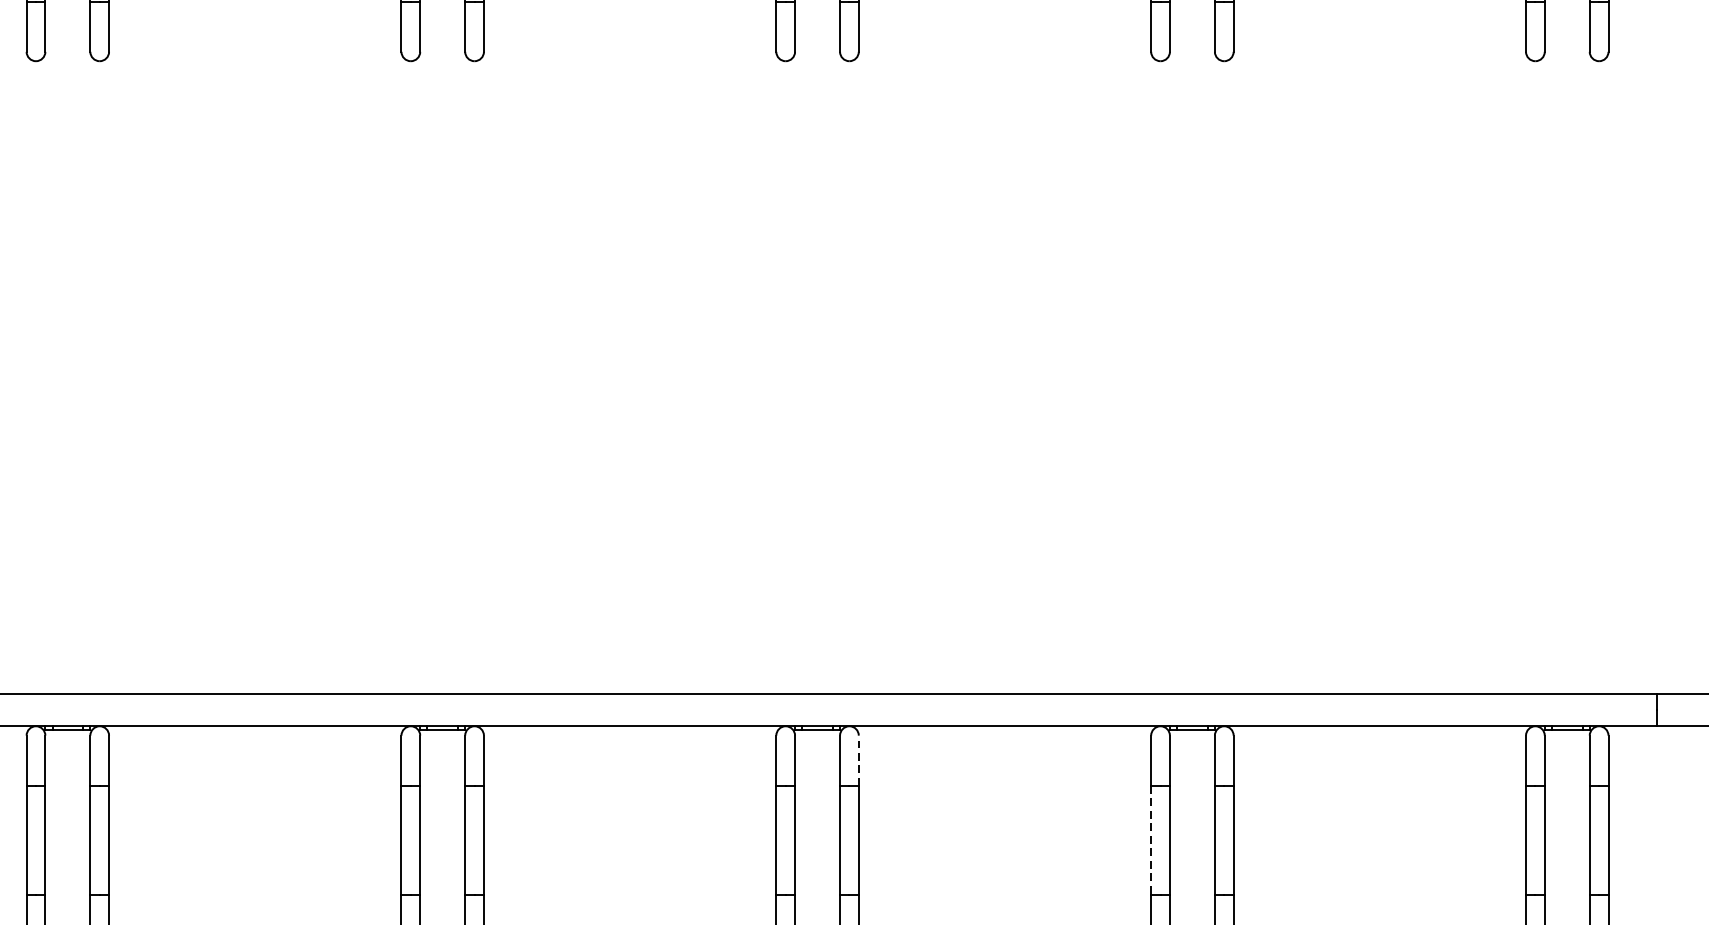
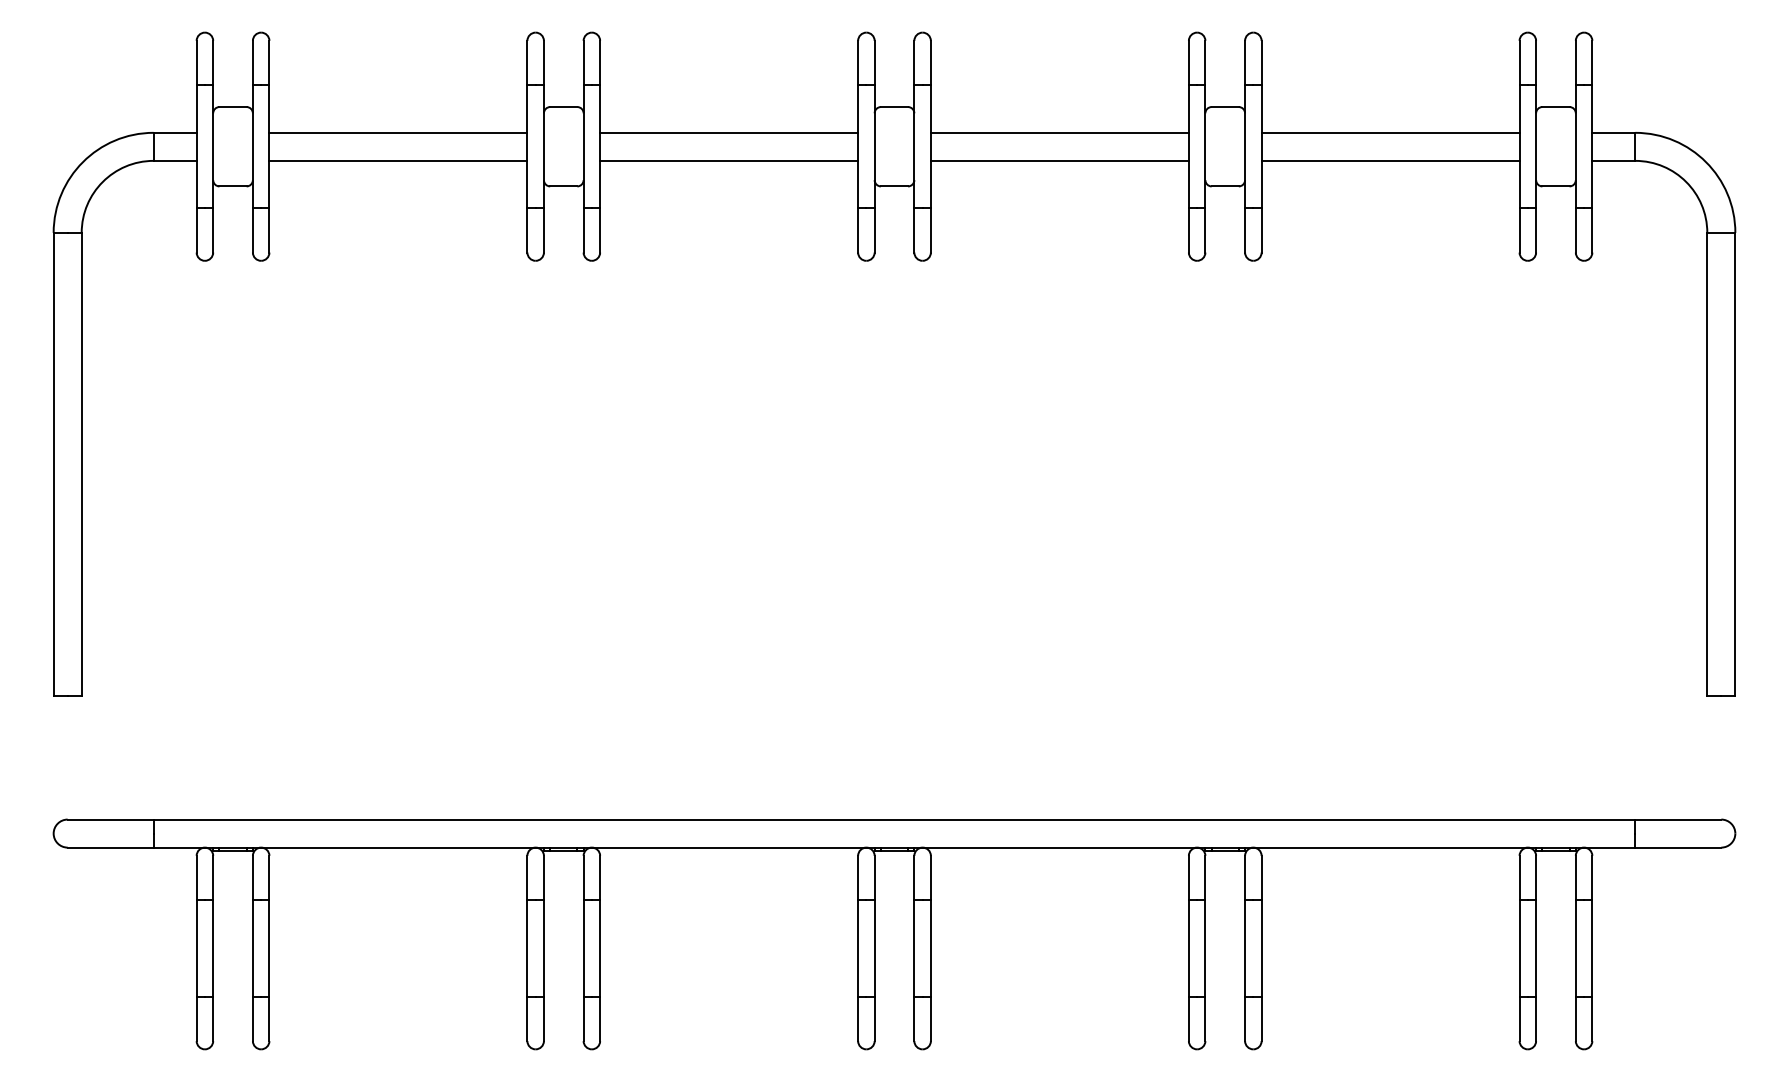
line: (858, 760) -> (930, 877), dashed -> solid
line: (1150, 840) -> (1188, 948), dashed -> solid

